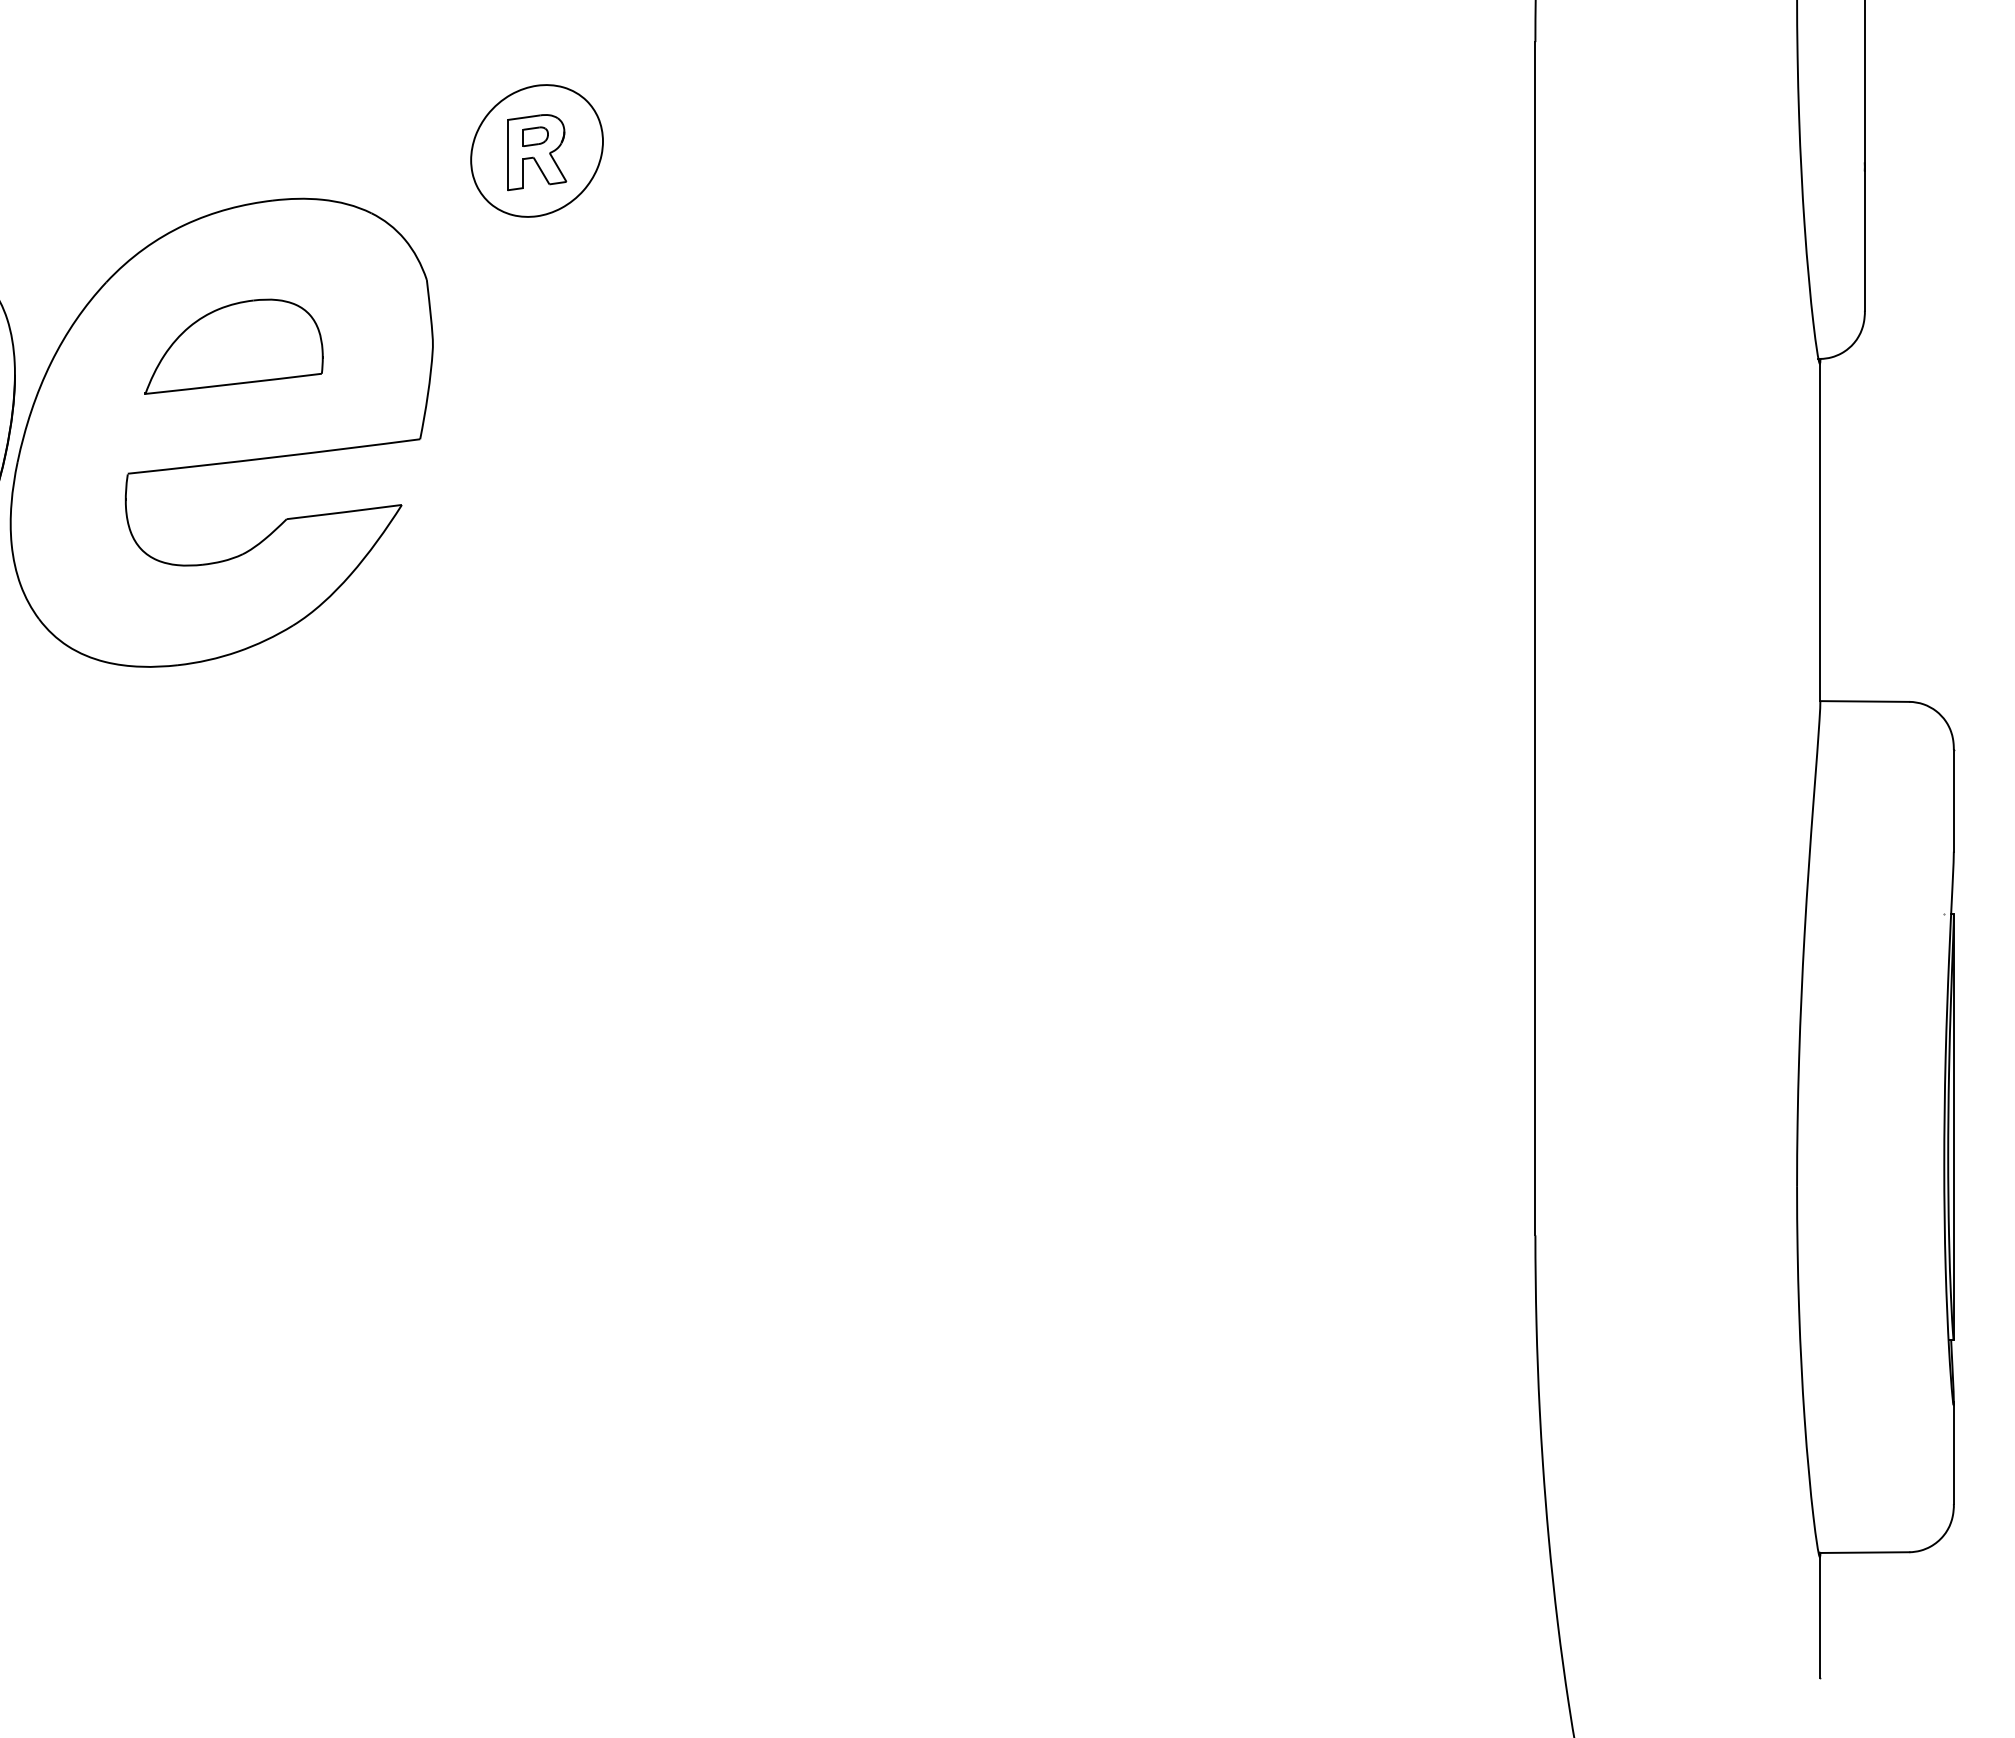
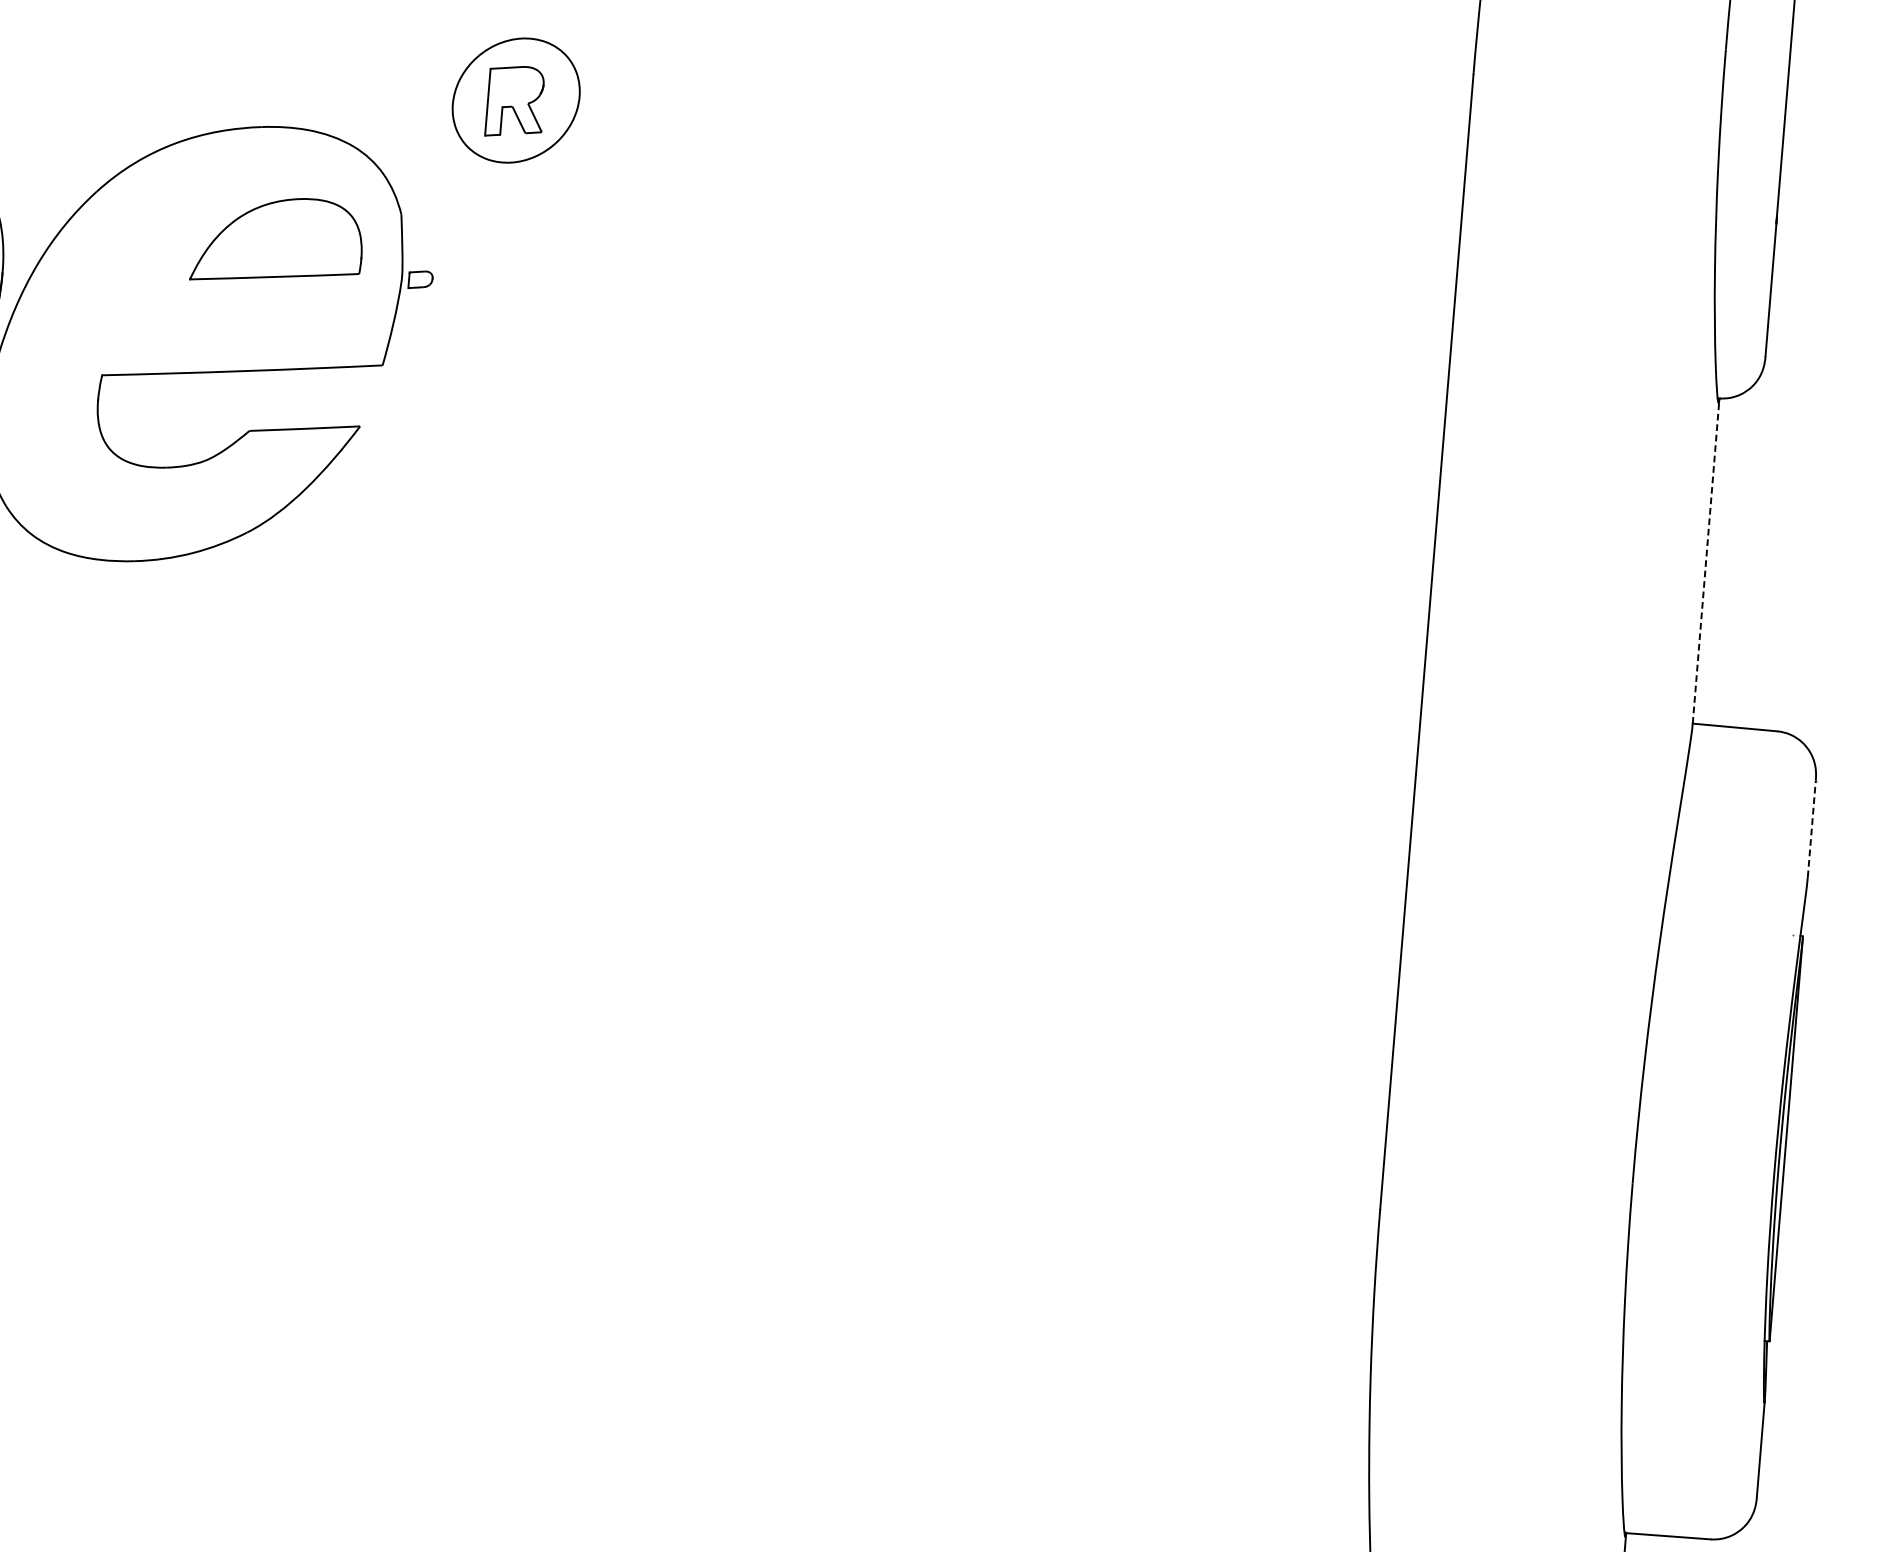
part: (535, 136) -> (420, 279), moved
part: (233, 346) -> (277, 241), moved
line: (1820, 530) -> (1706, 561), solid -> dashed
line: (1953, 800) -> (1811, 828), solid -> dashed

